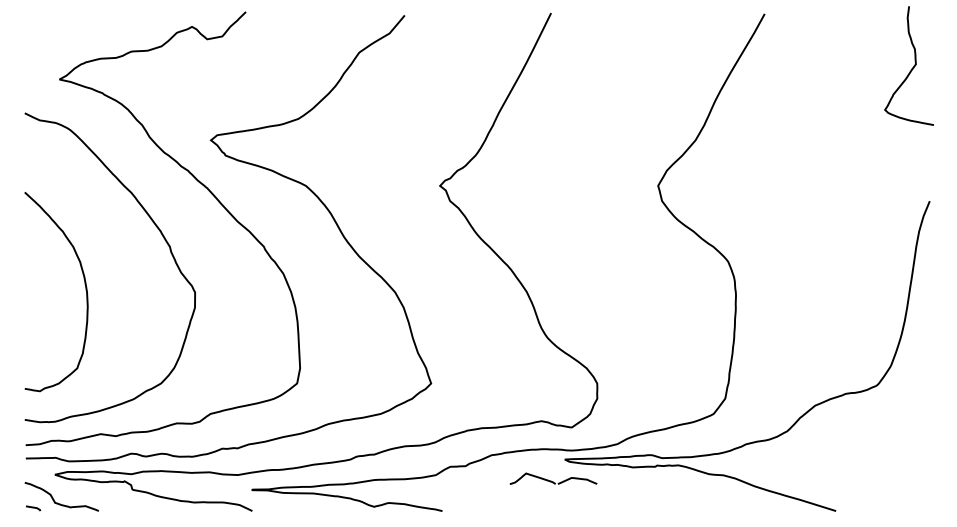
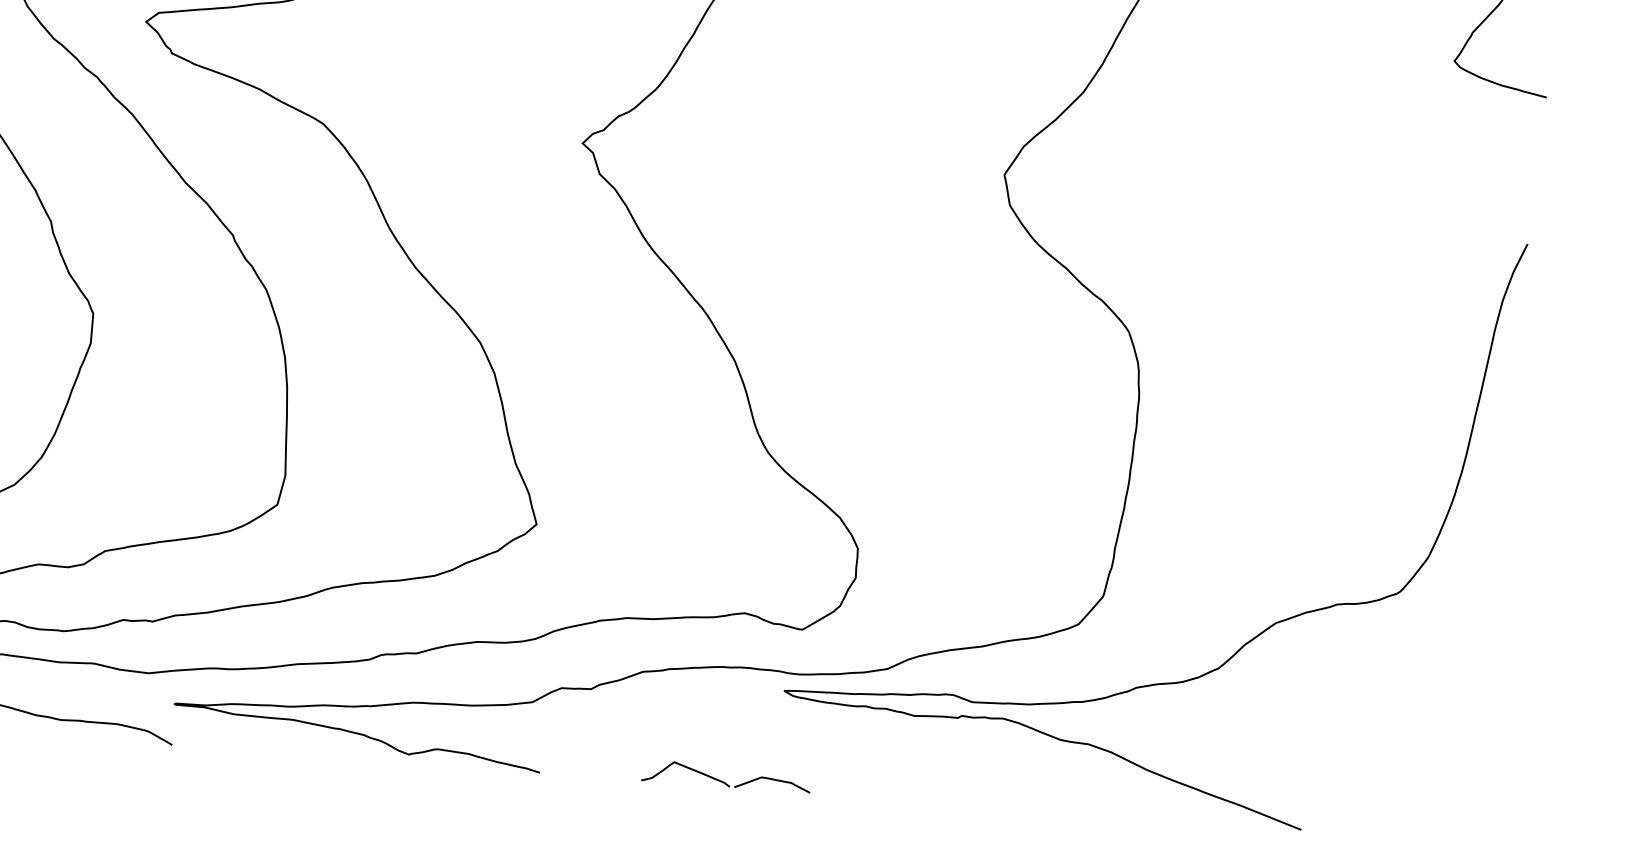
part: (553, 478) -> (726, 775), moved

